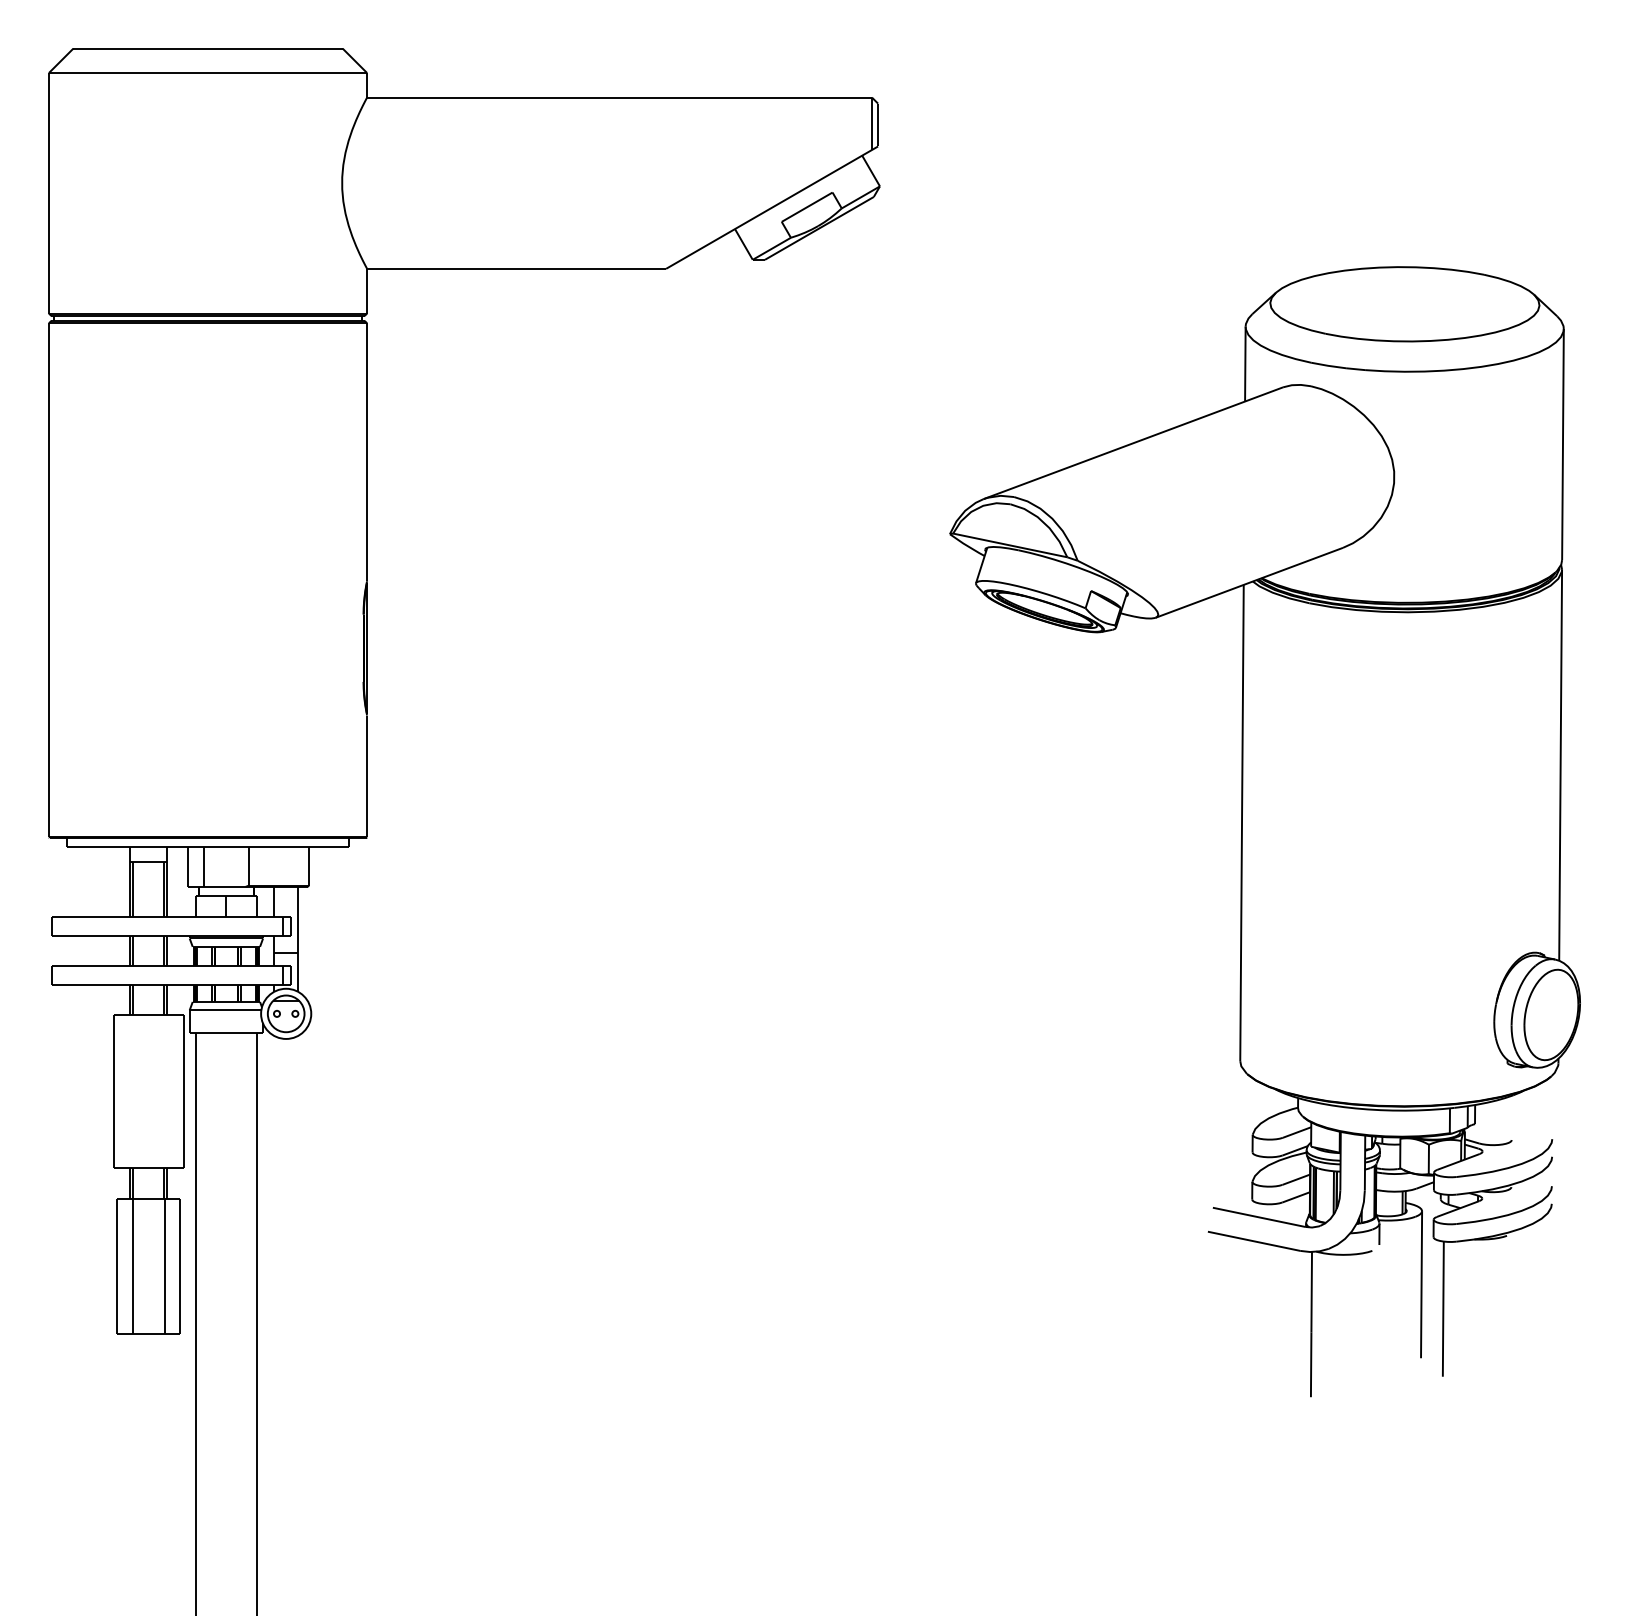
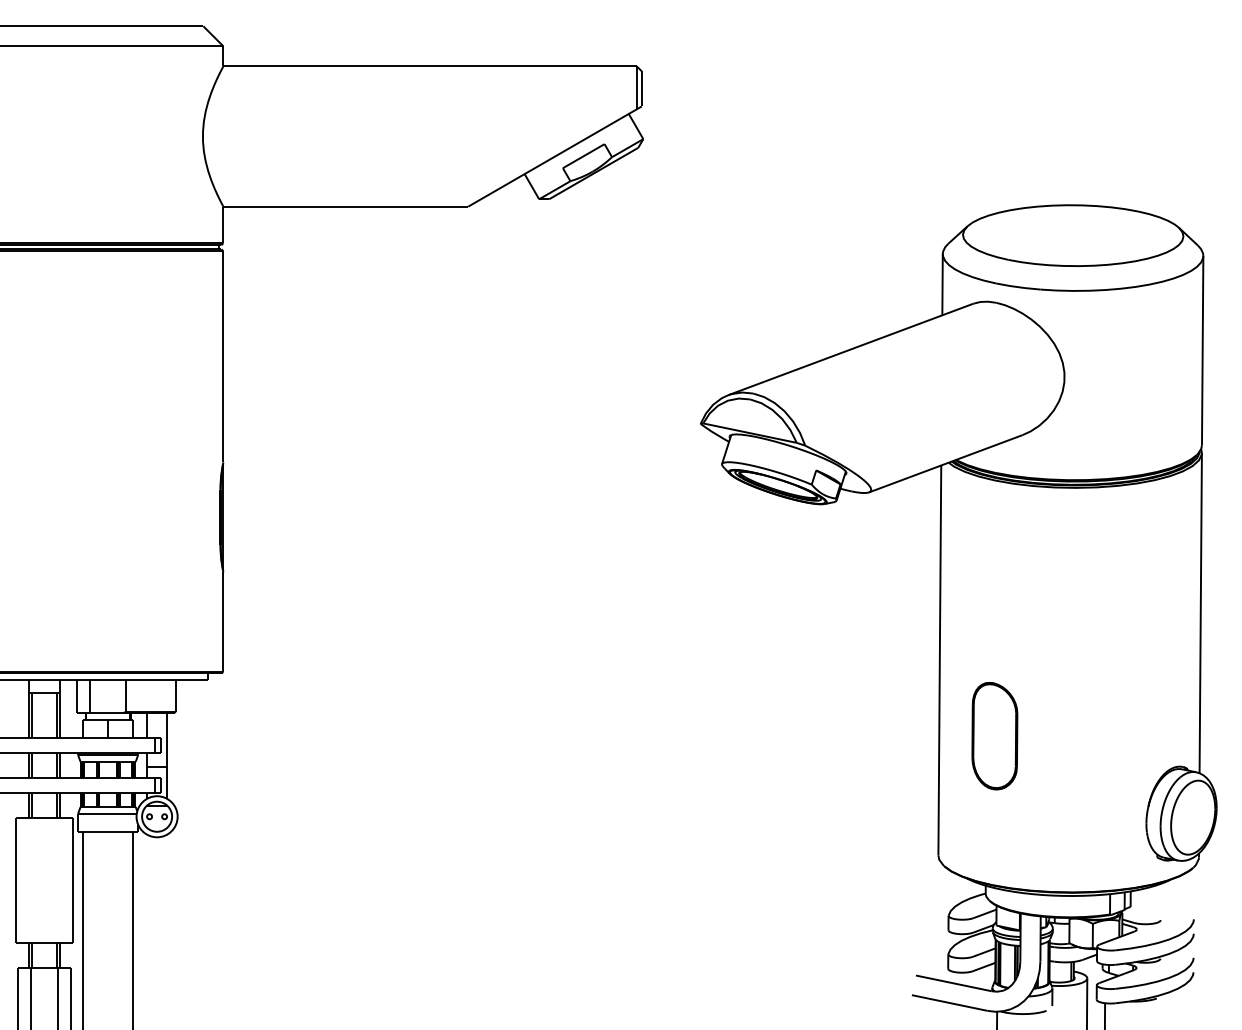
part: (1308, 915) -> (994, 736), added

